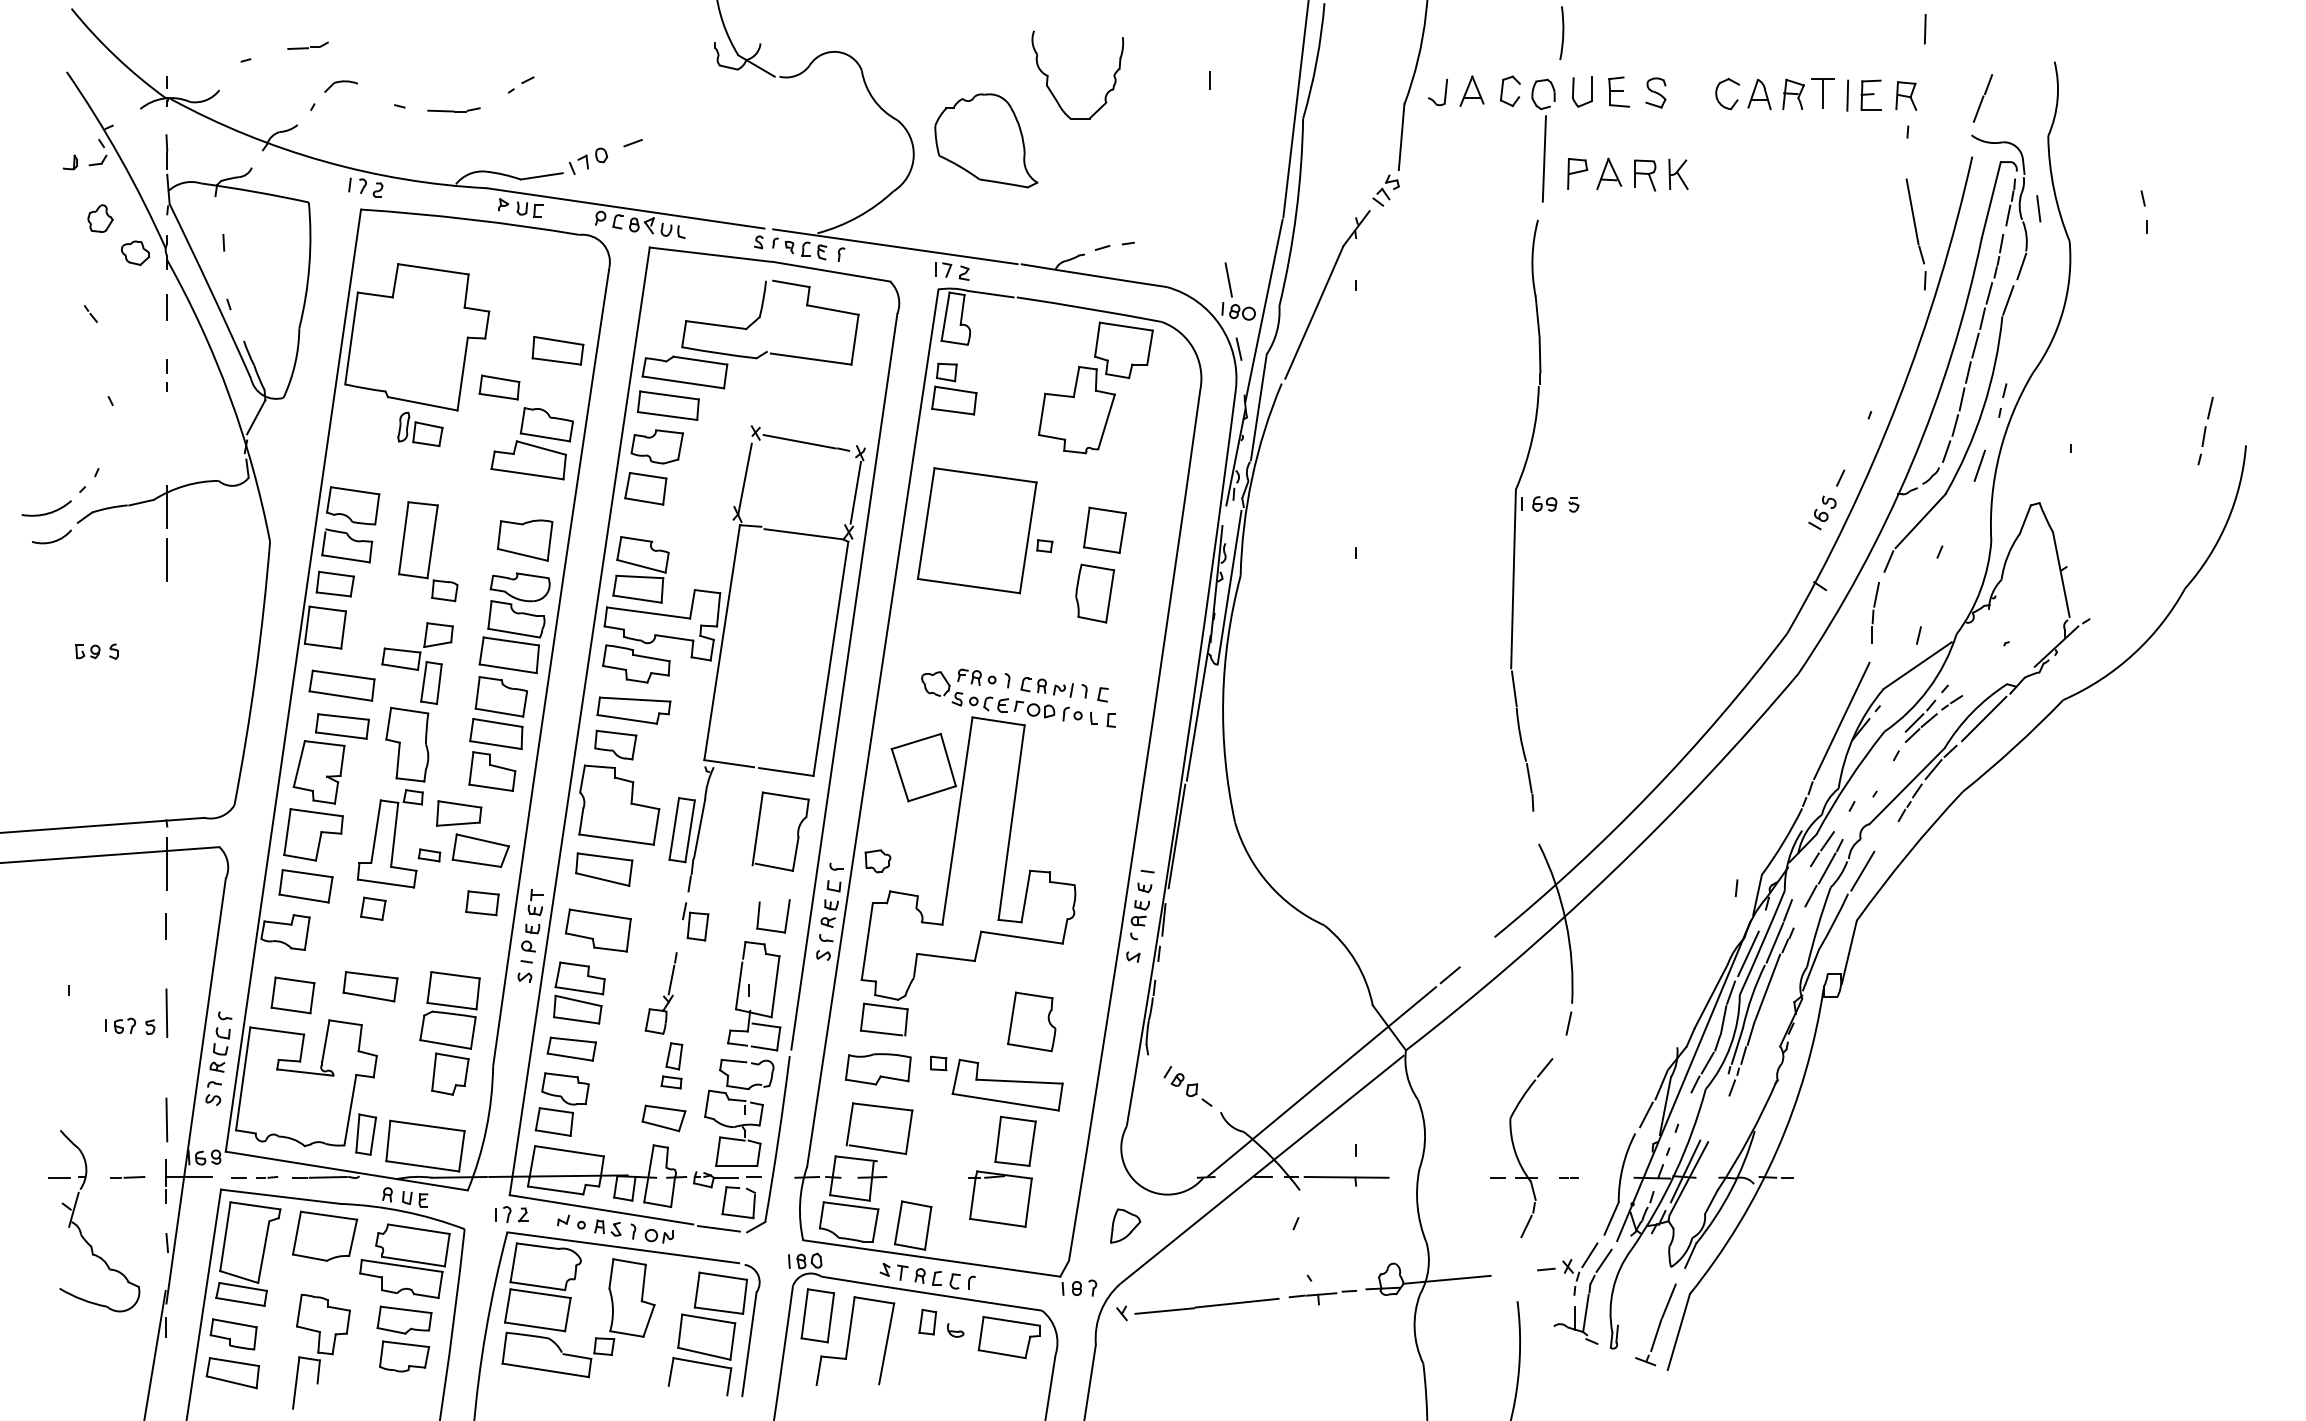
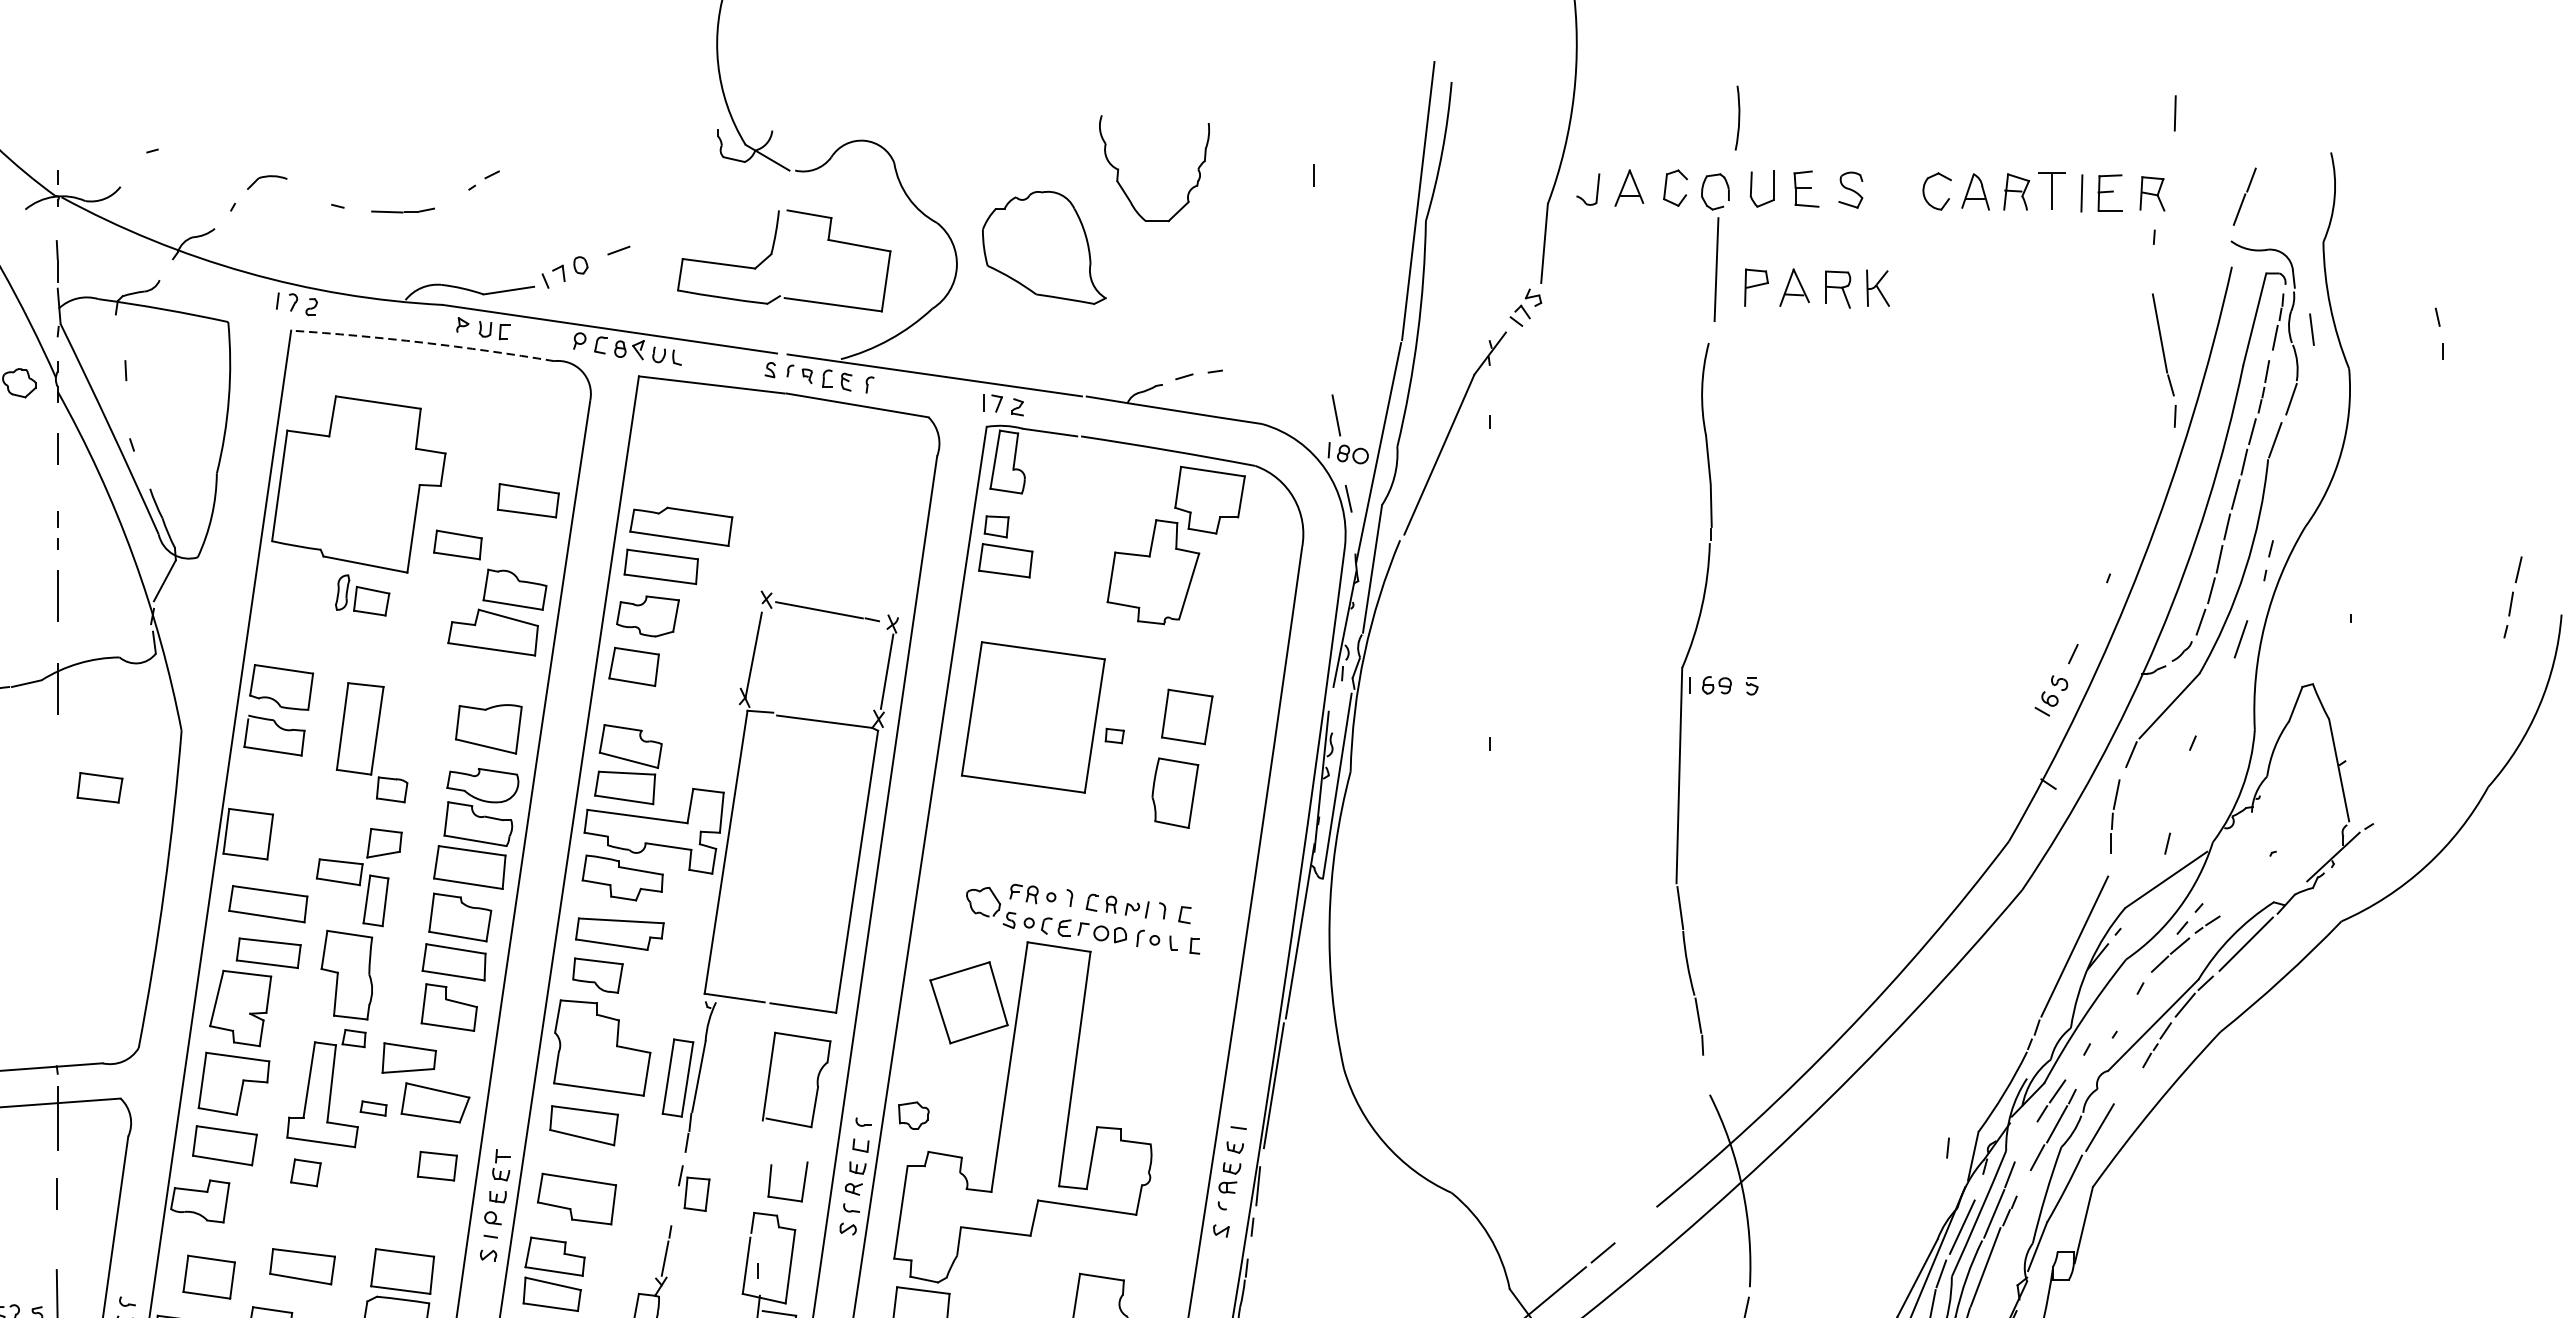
part: (307, 45) -> (226, 132), removed
arc: (470, 219) -> (422, 342), solid -> dashed
part: (760, 317) -> (772, 254), moved
line: (166, 559) -> (56, 595), moved
part: (334, 583) -> (98, 787), moved
line: (1914, 722) -> (2162, 948), removed

